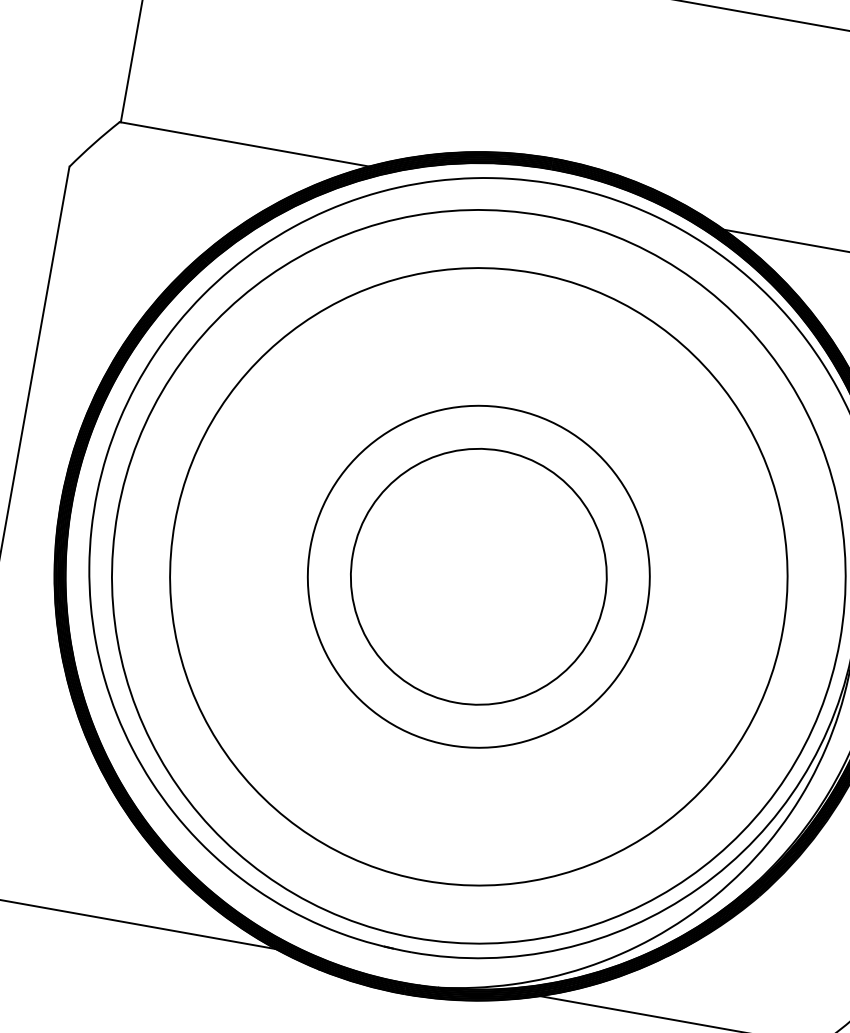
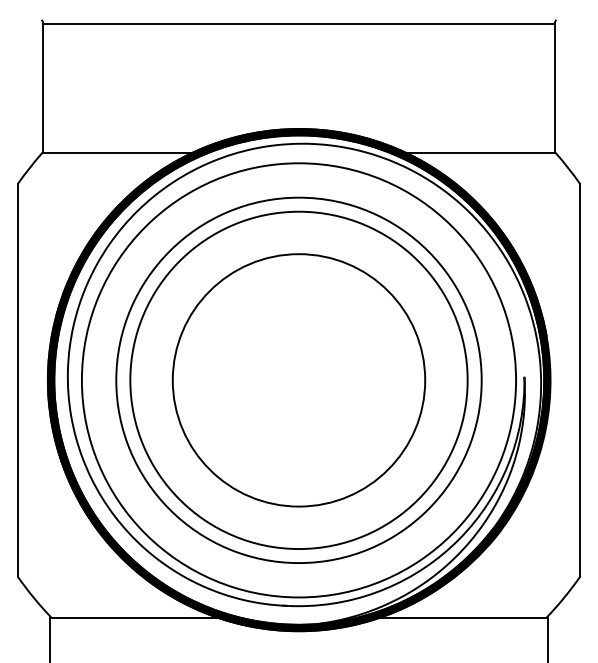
circle: (477, 576) -> (298, 380), size x1.67
circle: (477, 576) -> (298, 380), size x1.67

